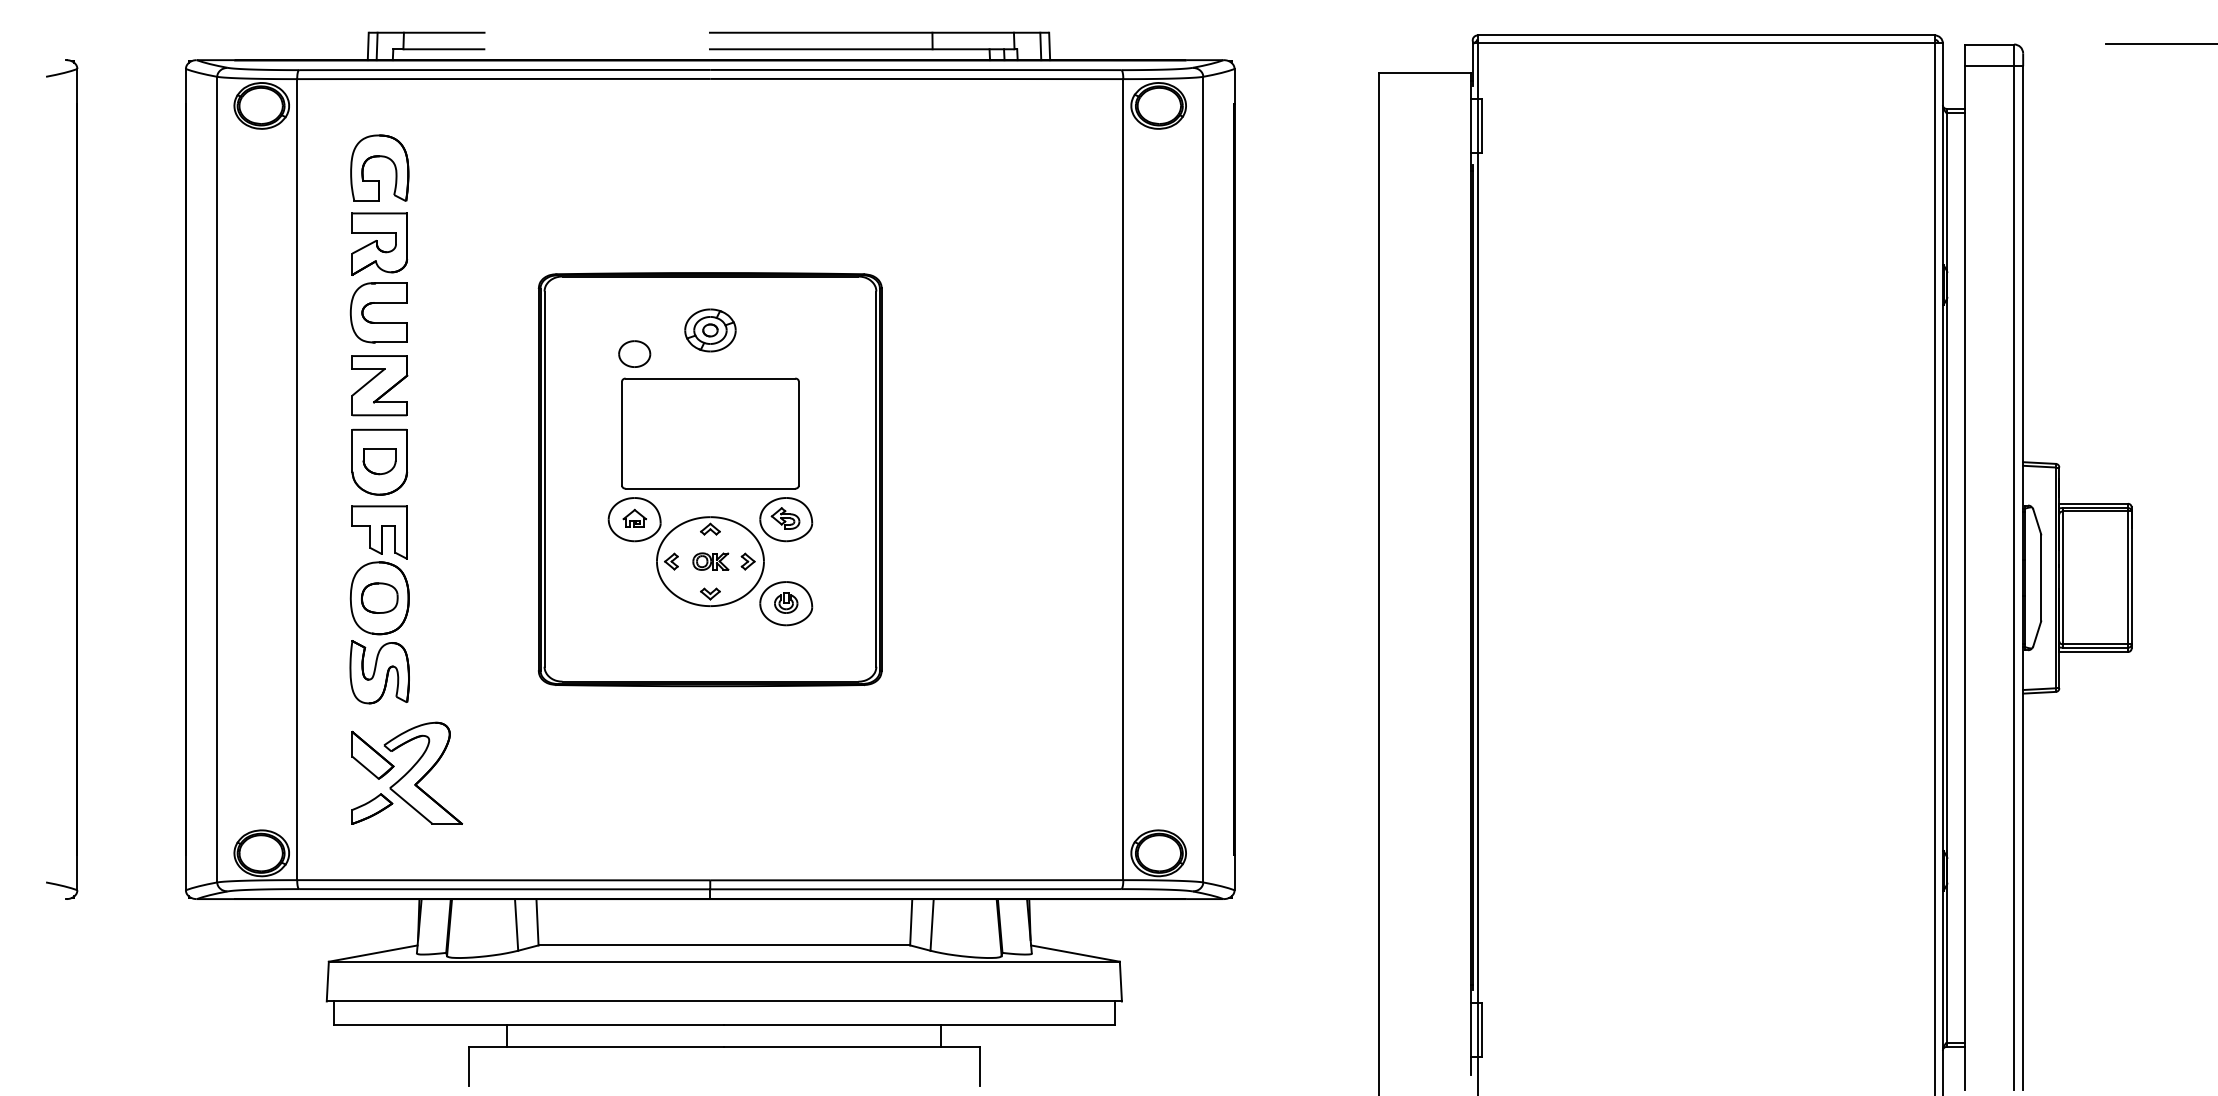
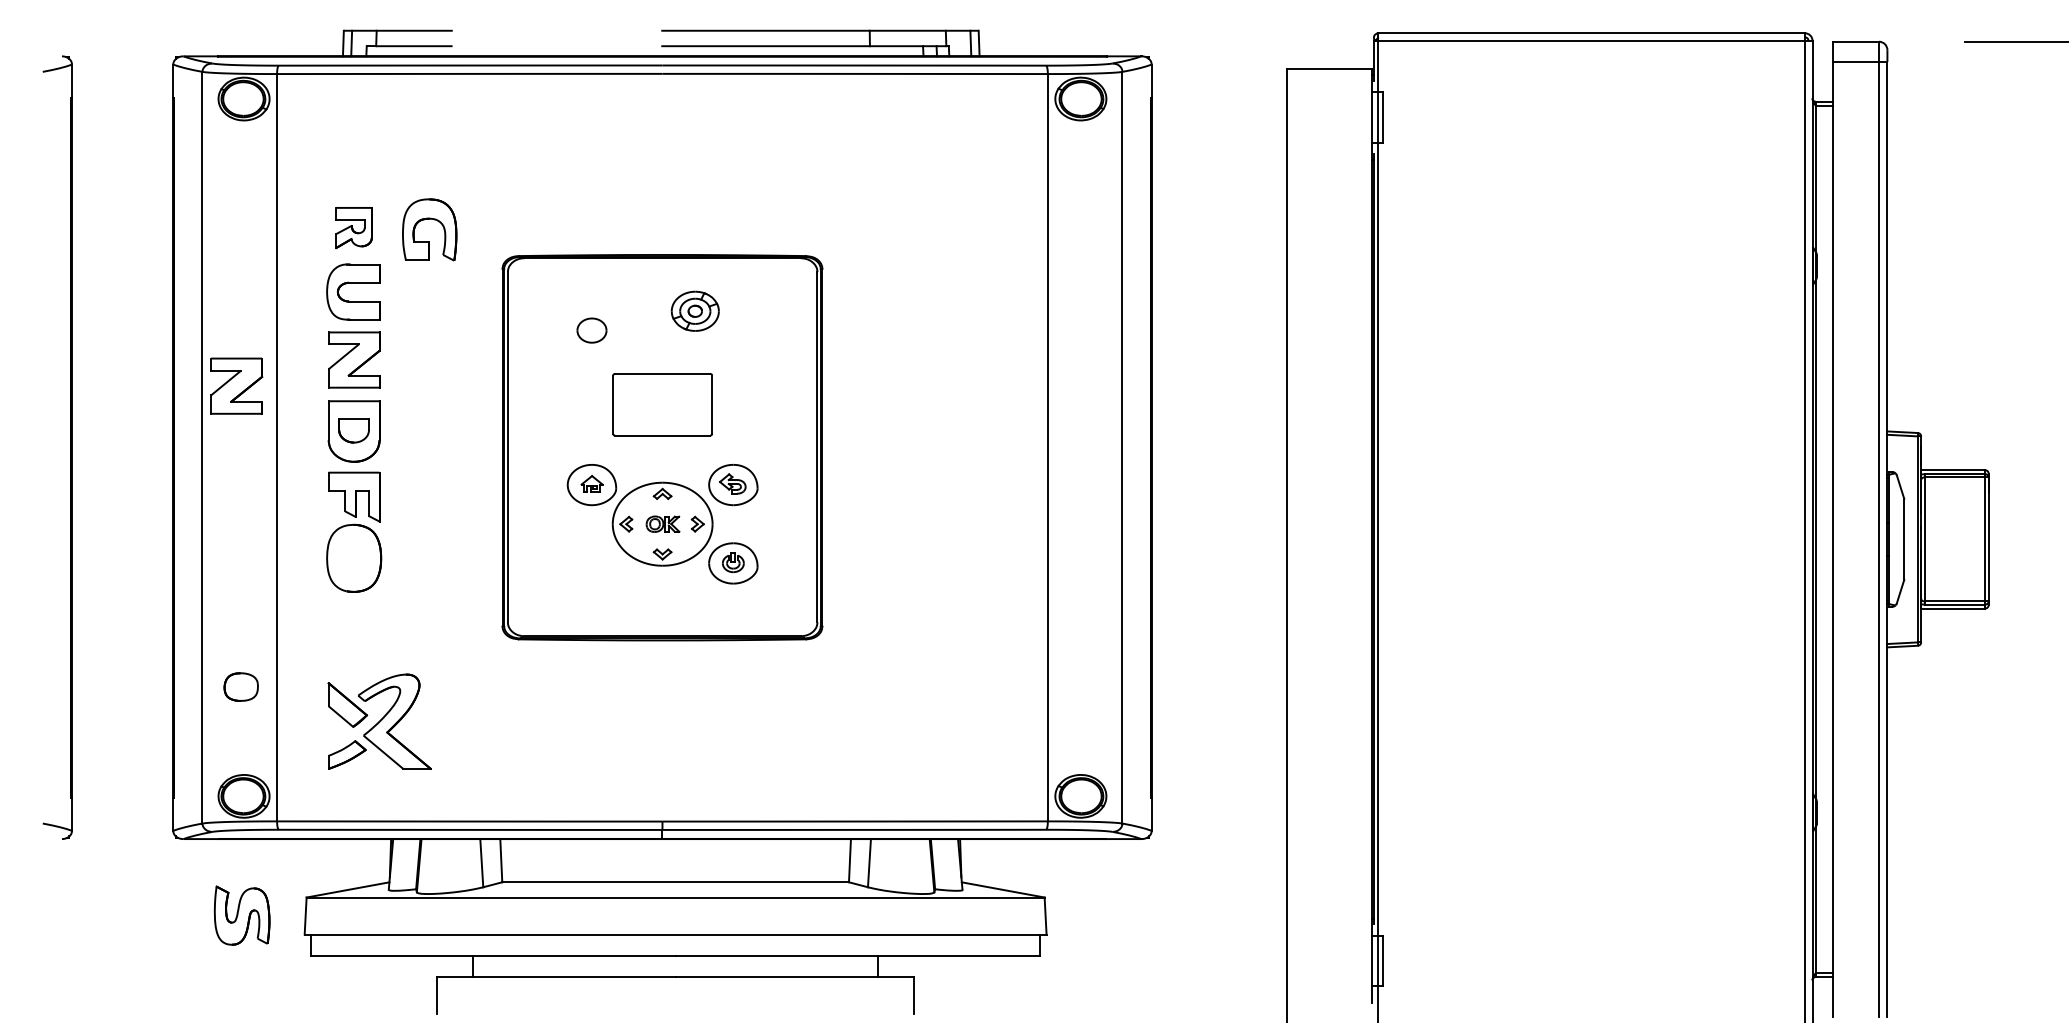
part: (379, 157) -> (429, 219), moved
part: (379, 243) -> (353, 227), size x0.7
part: (710, 330) -> (695, 311), moved
part: (253, 413) -> (236, 386), added
part: (710, 433) -> (662, 404), size x0.6
part: (379, 597) -> (240, 686), moved
part: (379, 672) -> (241, 915), moved

